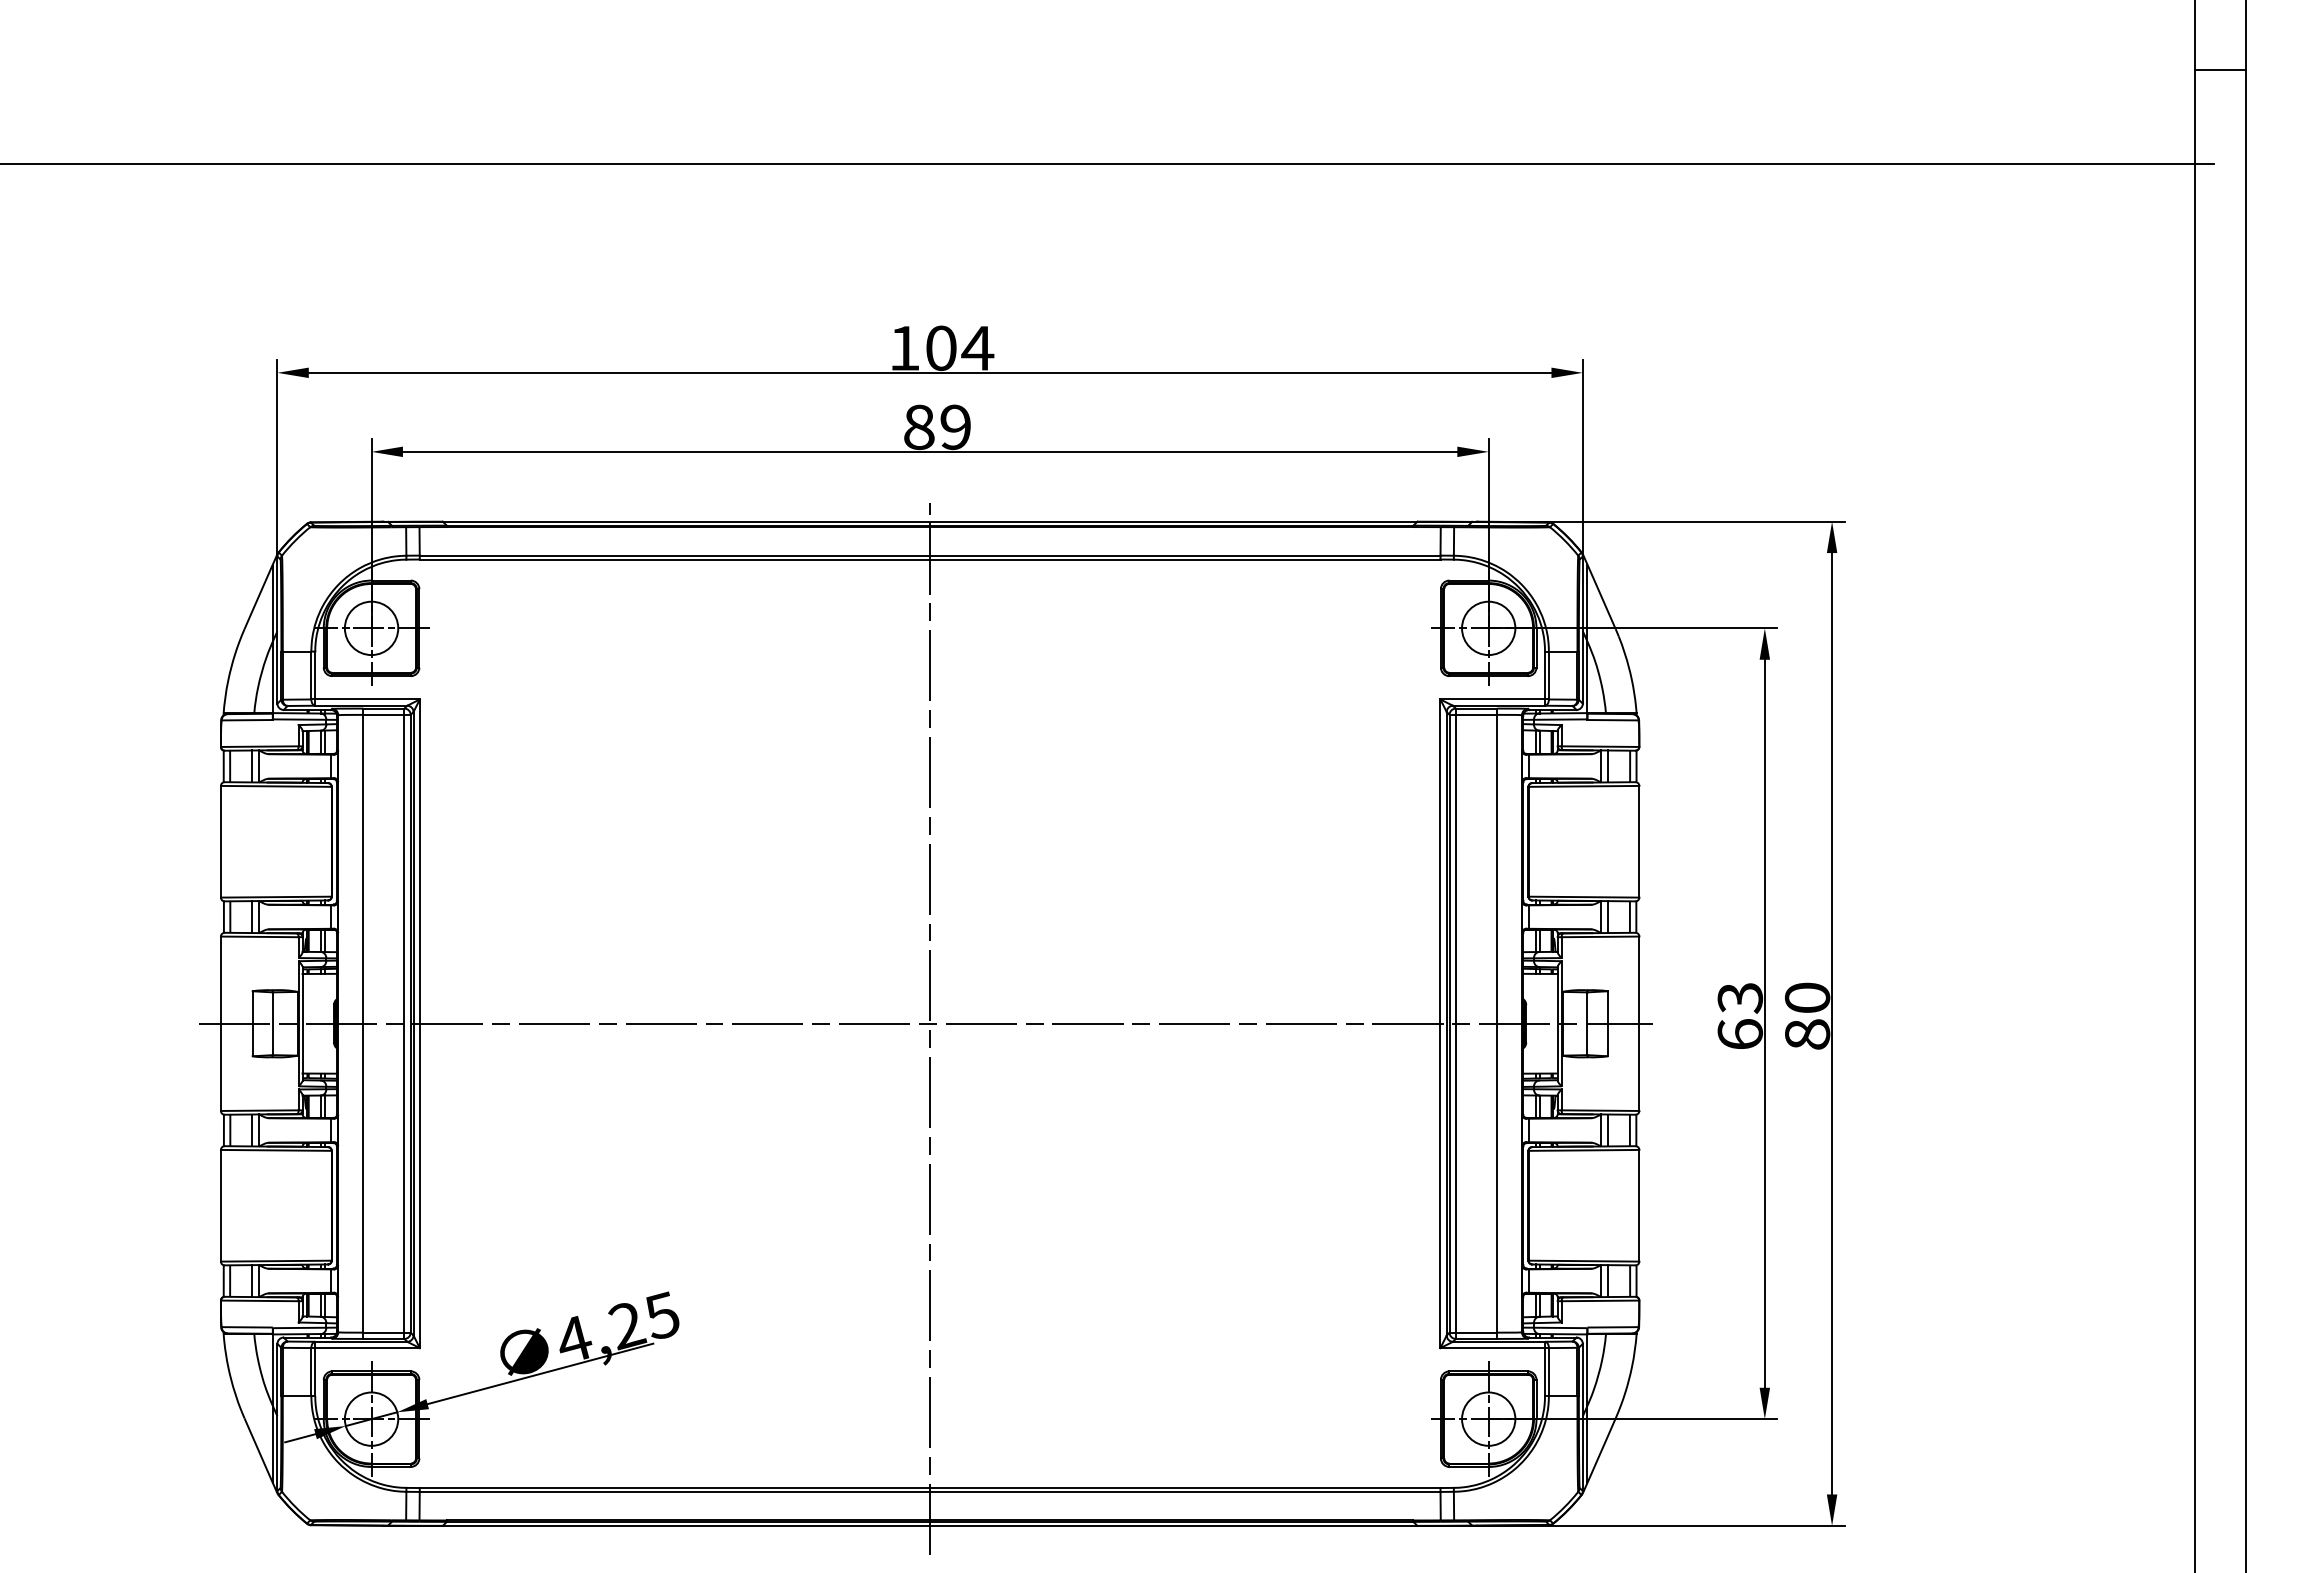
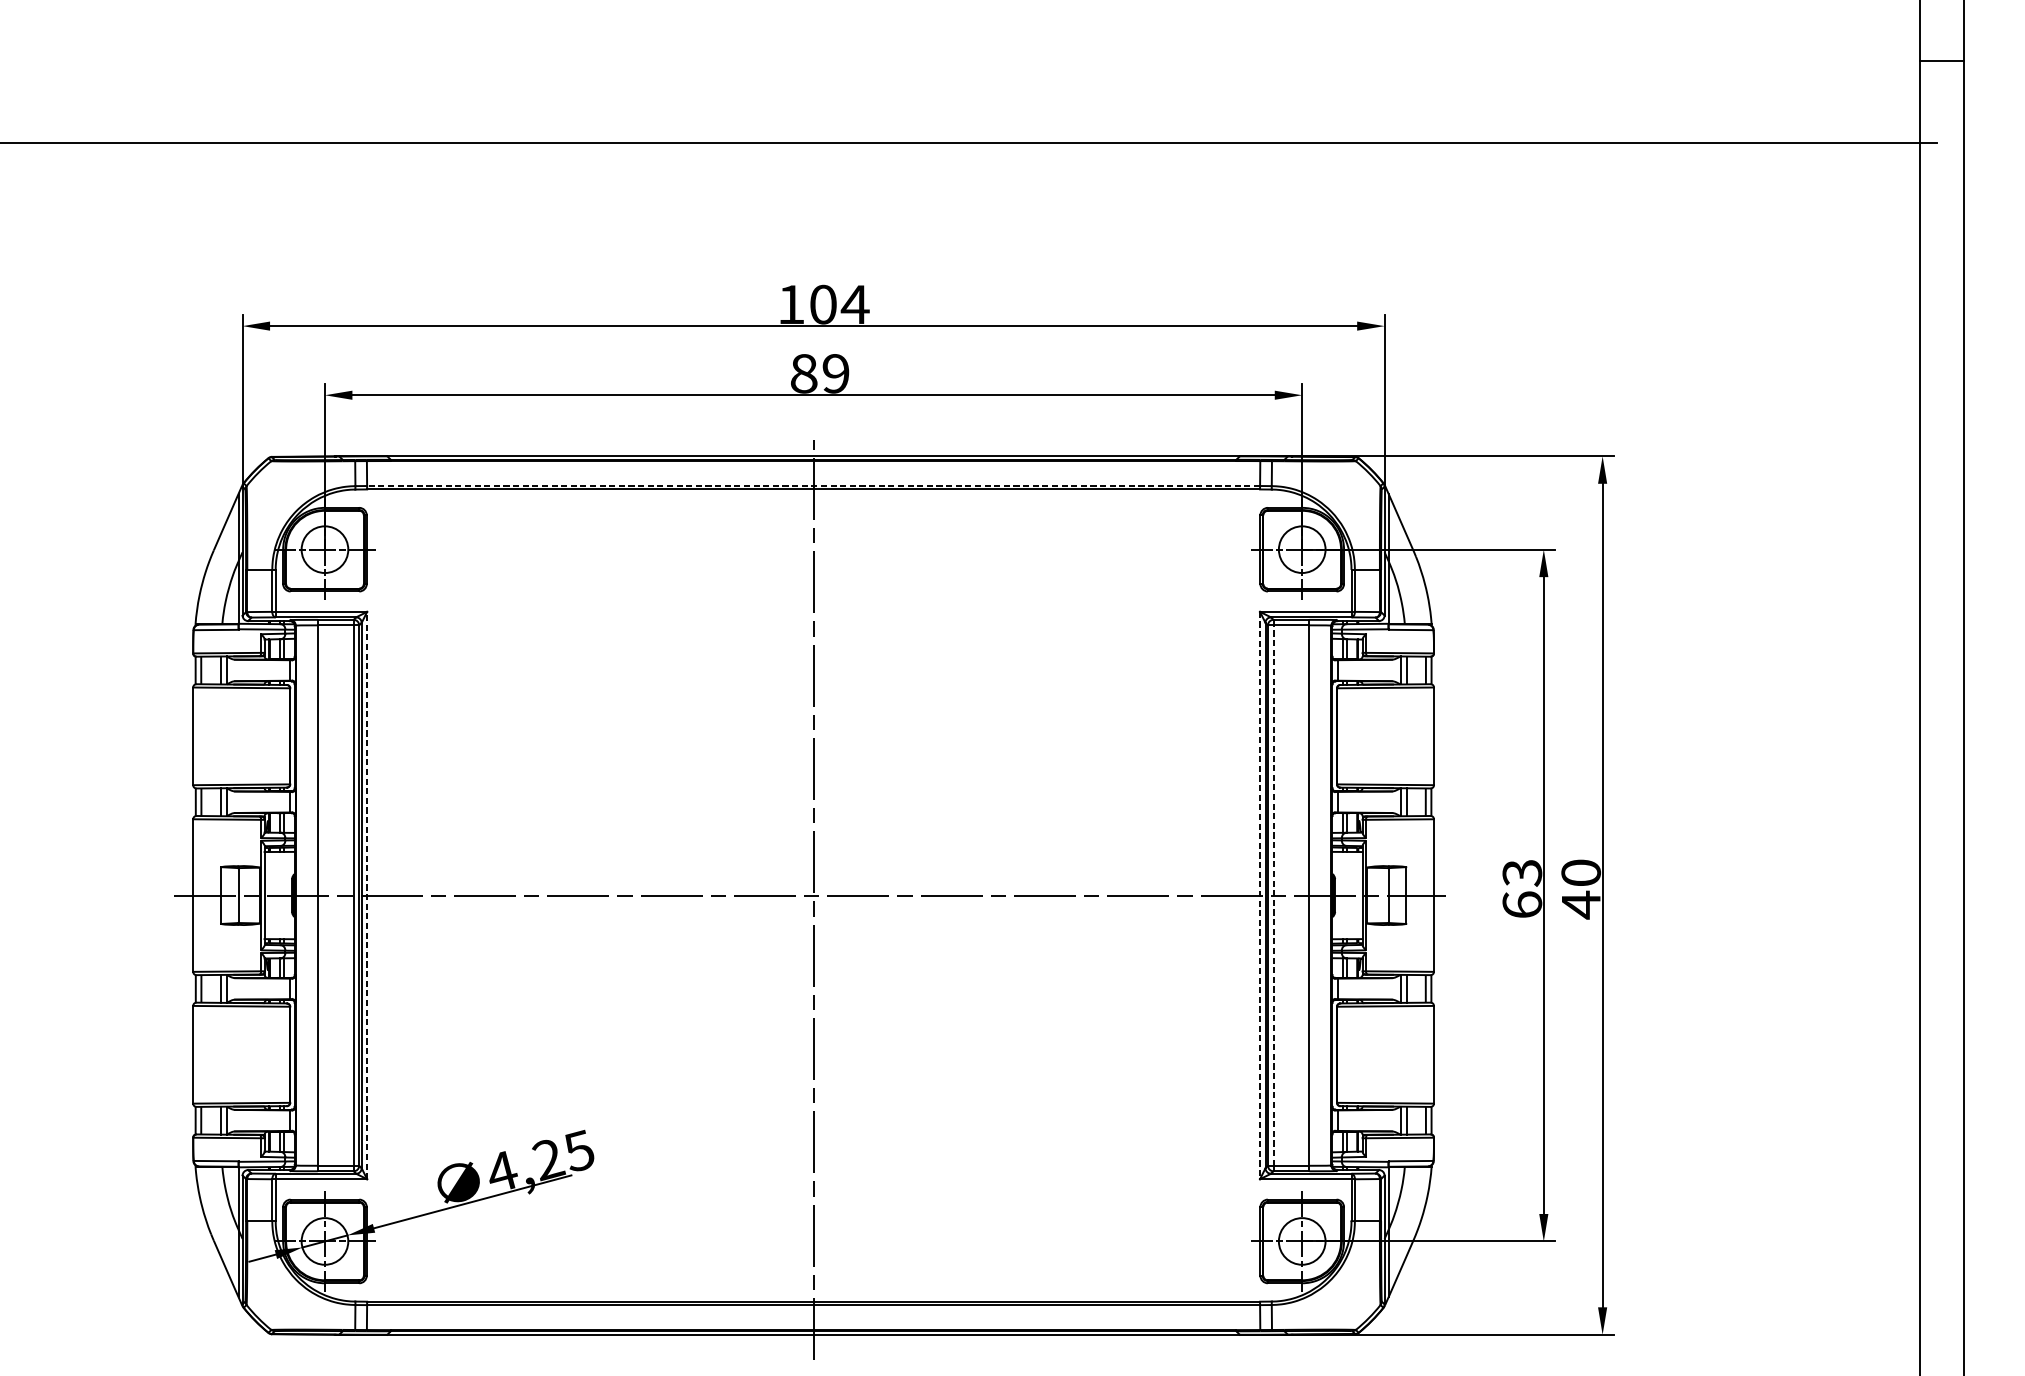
line: (929, 555) -> (813, 485), solid -> dashed
line: (419, 1023) -> (366, 895), solid -> dashed
line: (1455, 1023) -> (1273, 895), solid -> dashed
line: (1440, 1024) -> (1260, 896), solid -> dashed
text: (1807, 1034) -> (1581, 904), 80 -> 40

